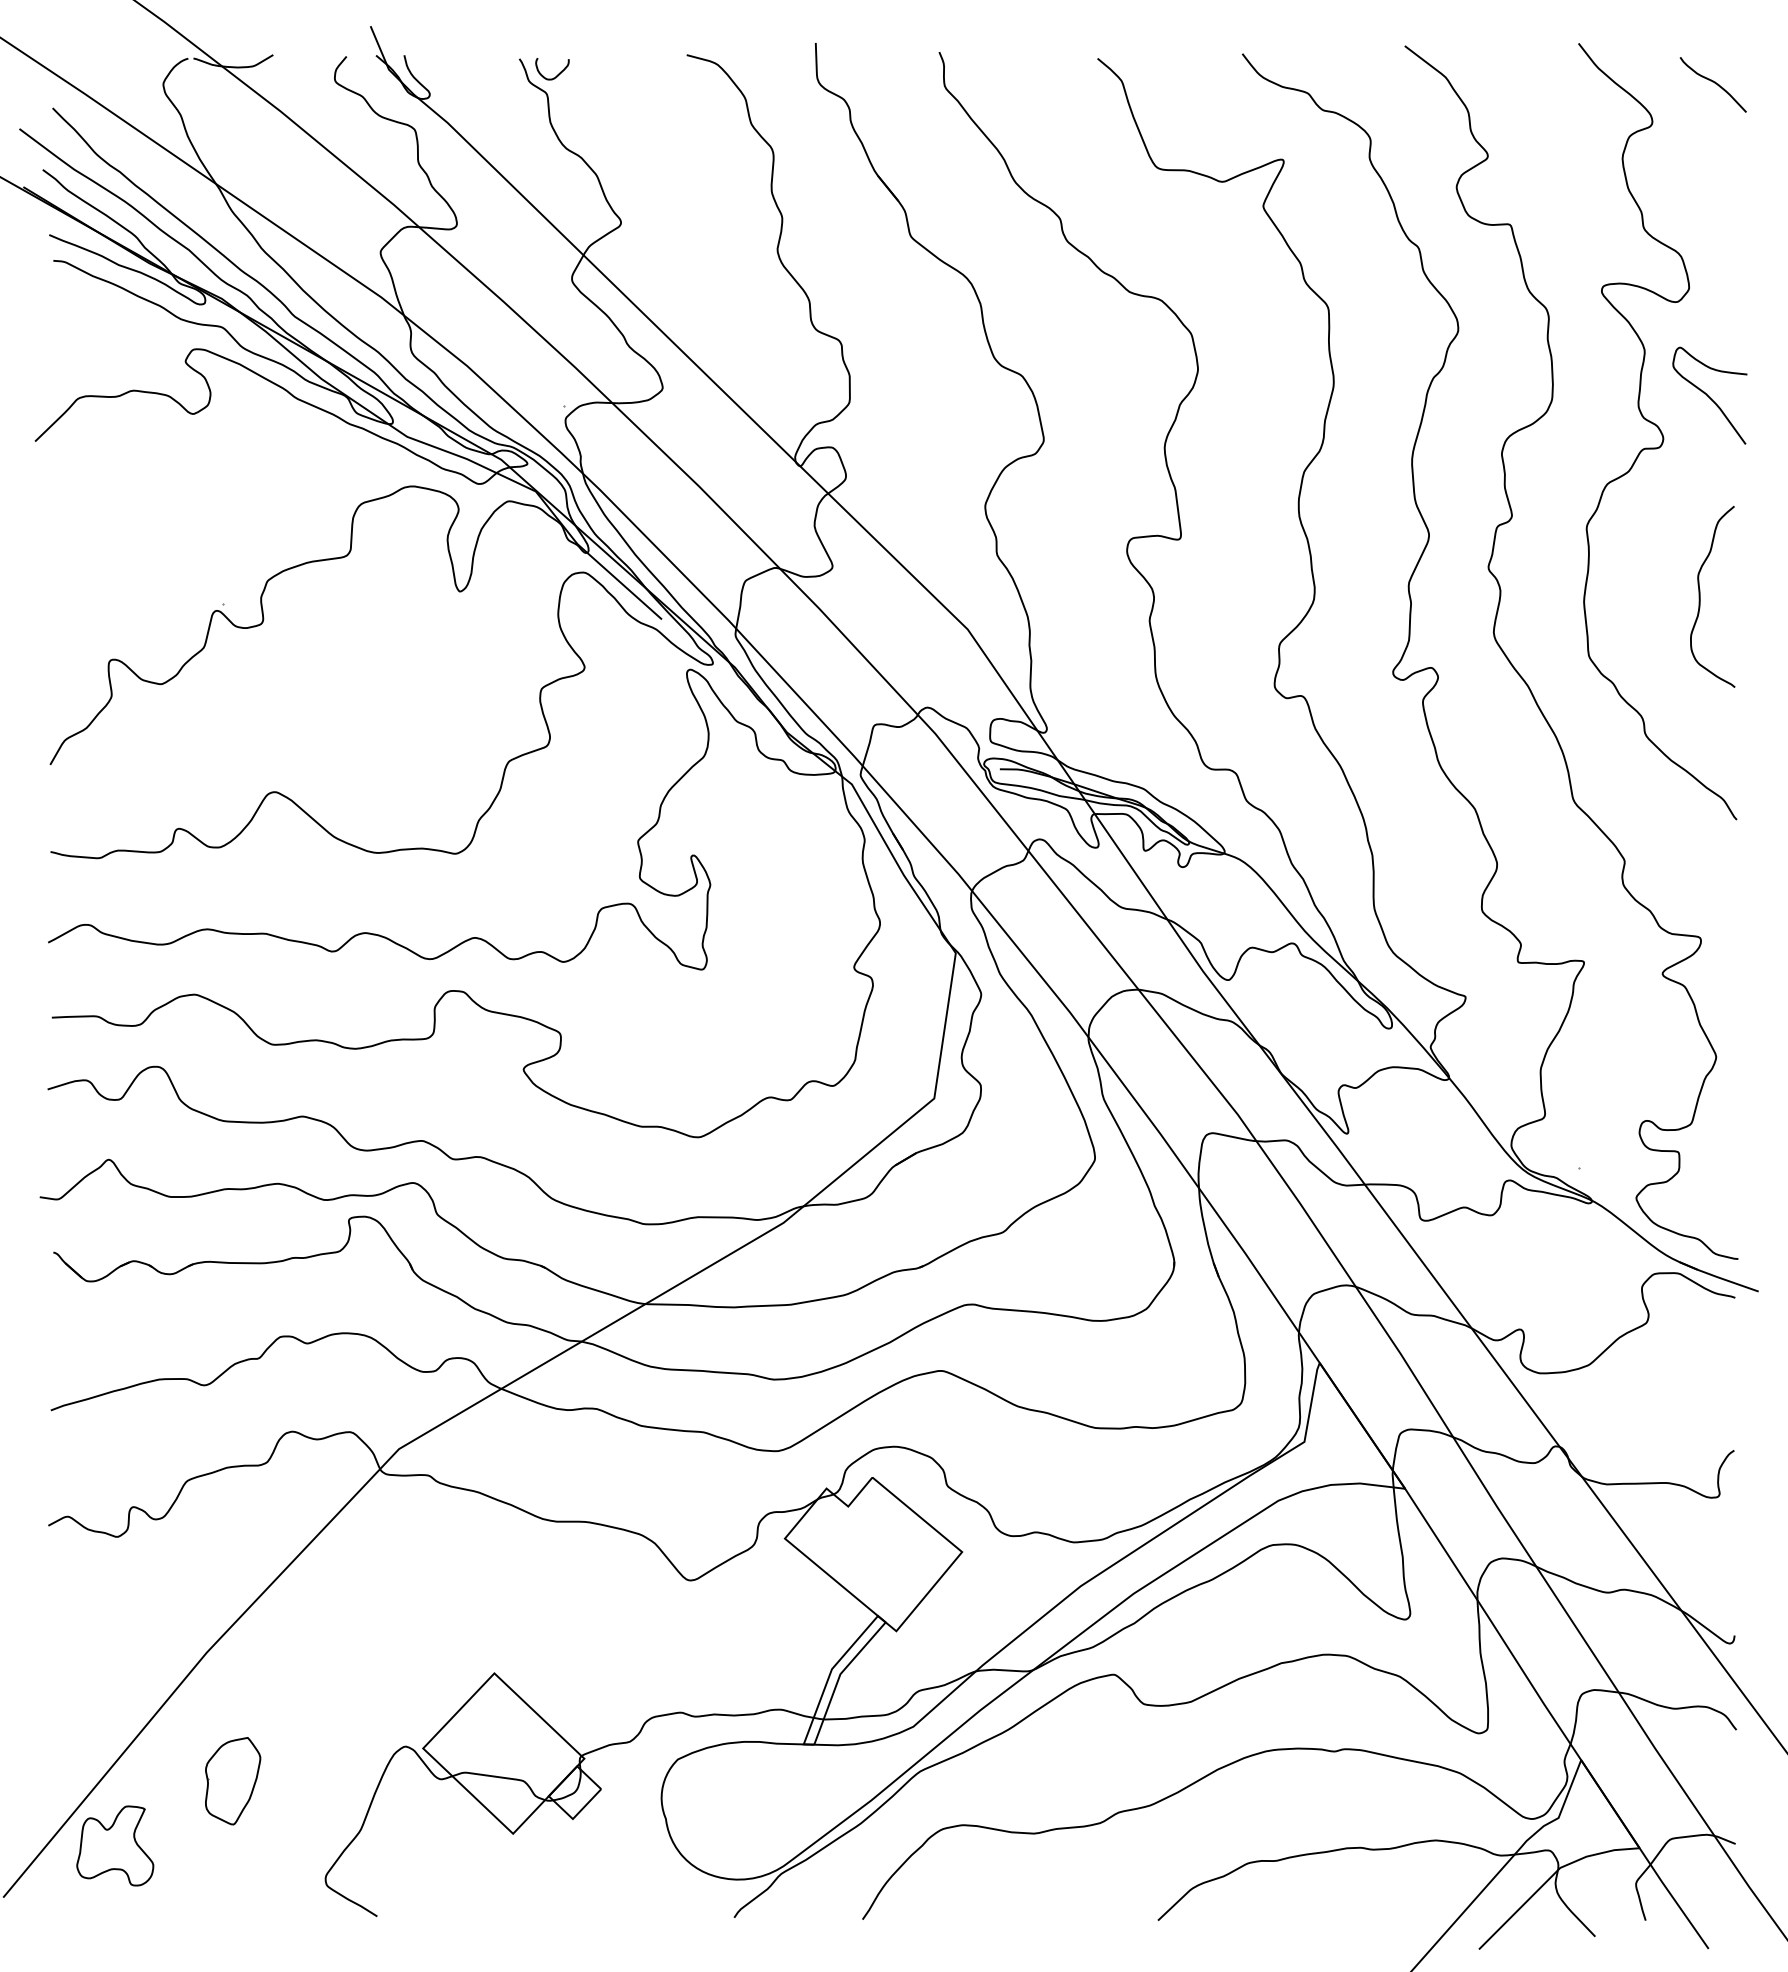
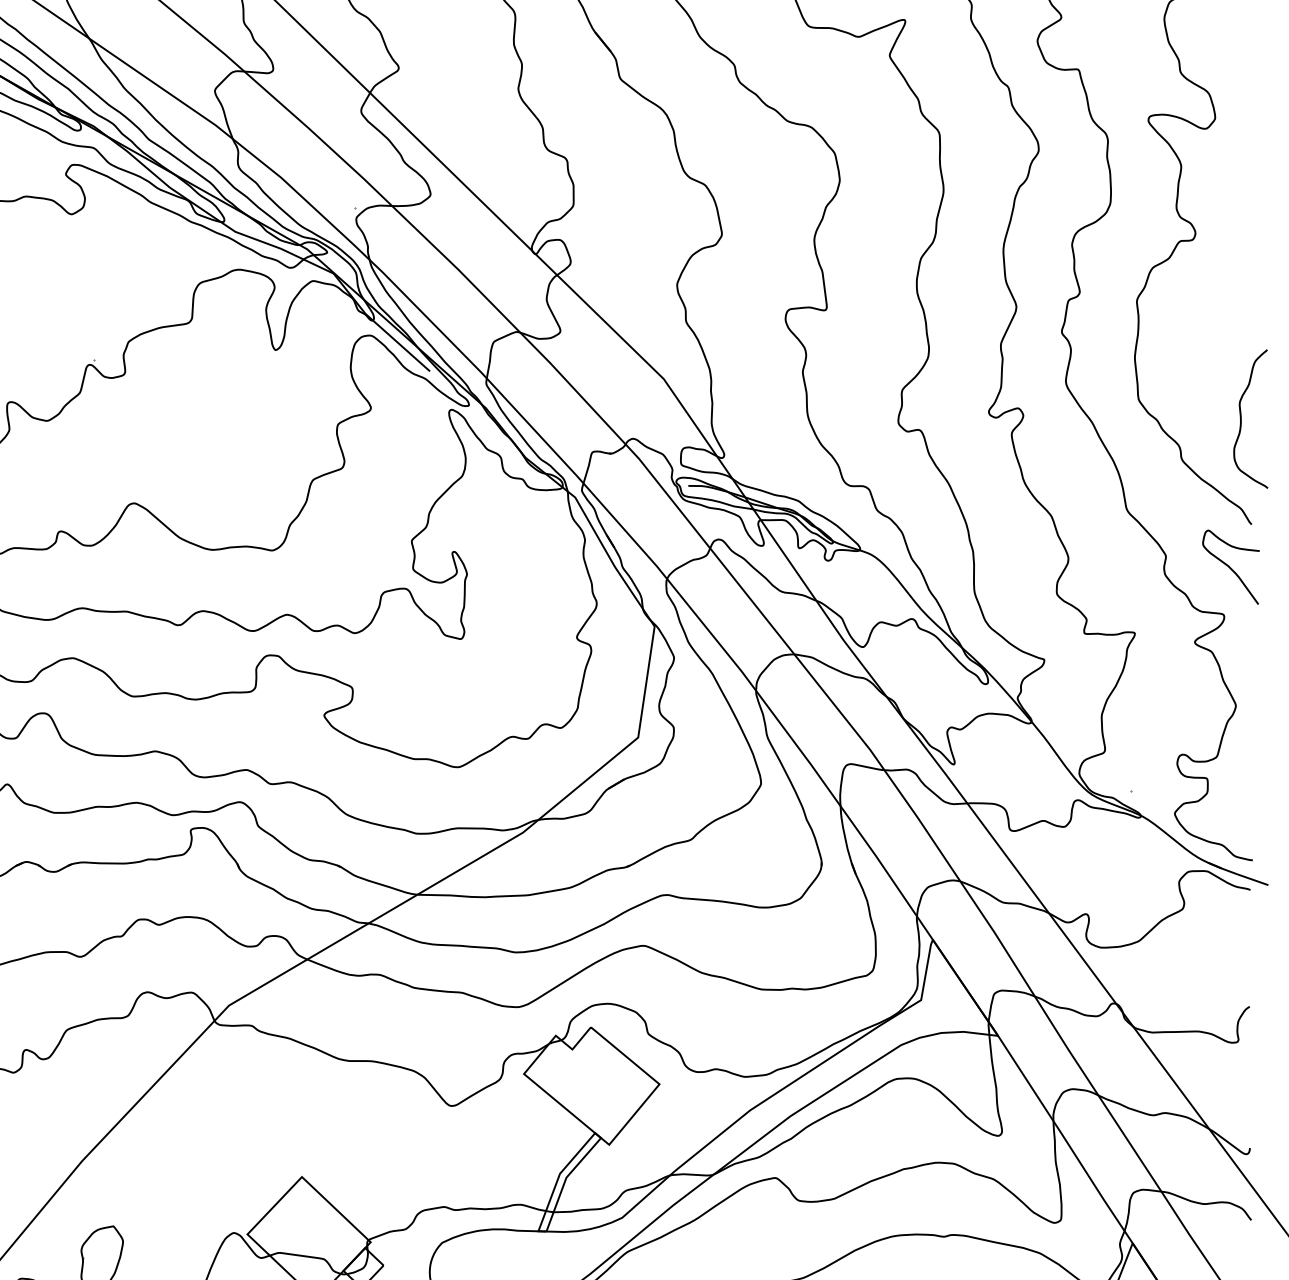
curve: (1708, 395) -> (1230, 567), moved
curve: (1700, 596) -> (1241, 418), moved

